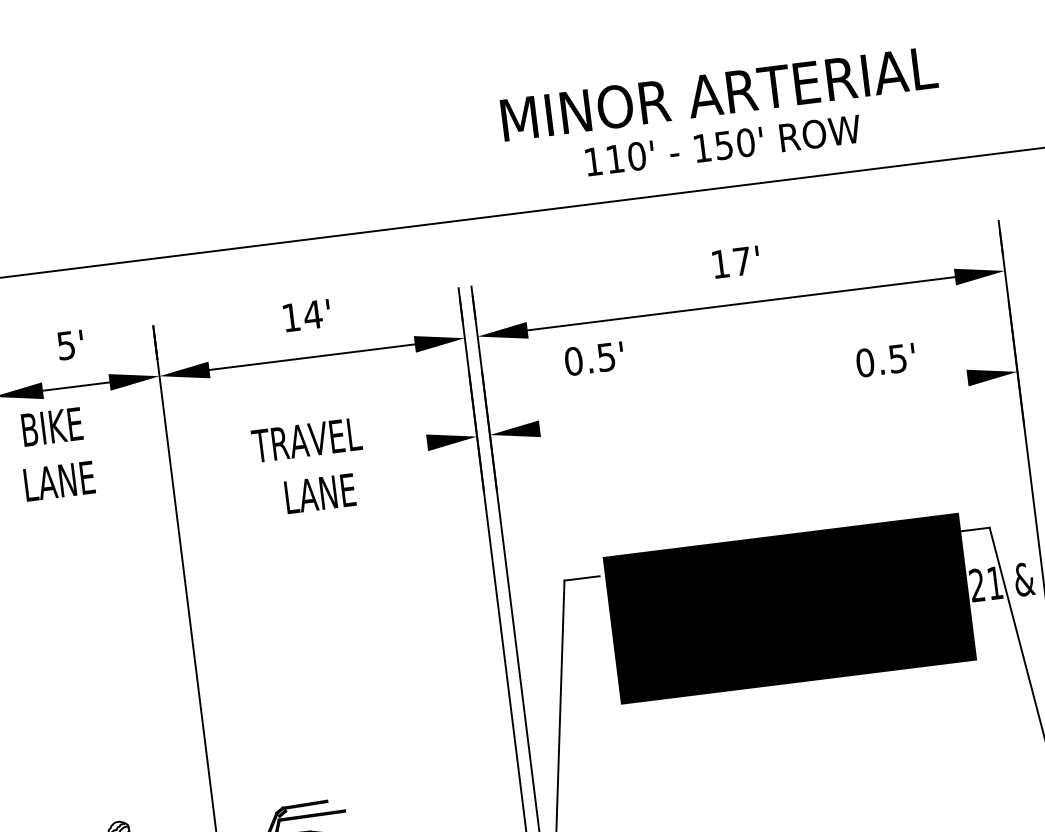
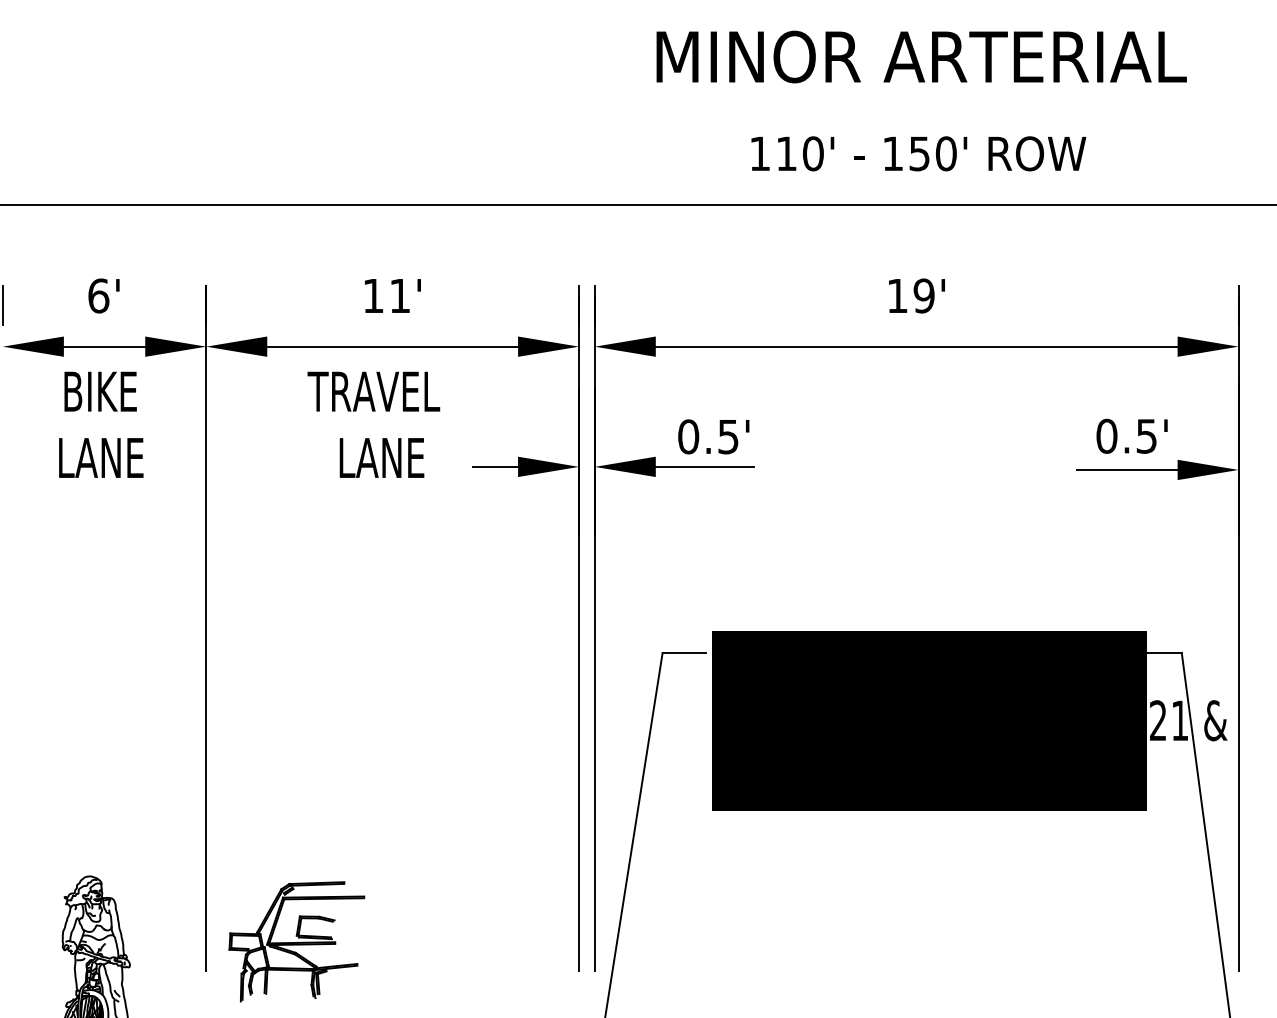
text: (719, 93) -> (921, 56), moved
text: (741, 261) -> (923, 295), 17' -> 19'
text: (313, 314) -> (400, 295), 14' -> 11'
text: (66, 345) -> (98, 295), 5' -> 6'
text: (594, 358) -> (713, 436), moved
text: (885, 359) -> (1131, 435), moved
line: (925, 382) -> (1126, 469), added
line: (579, 423) -> (704, 466), added
line: (408, 444) -> (495, 466), added
text: (56, 453) -> (101, 424), moved
text: (309, 467) -> (373, 424), moved

